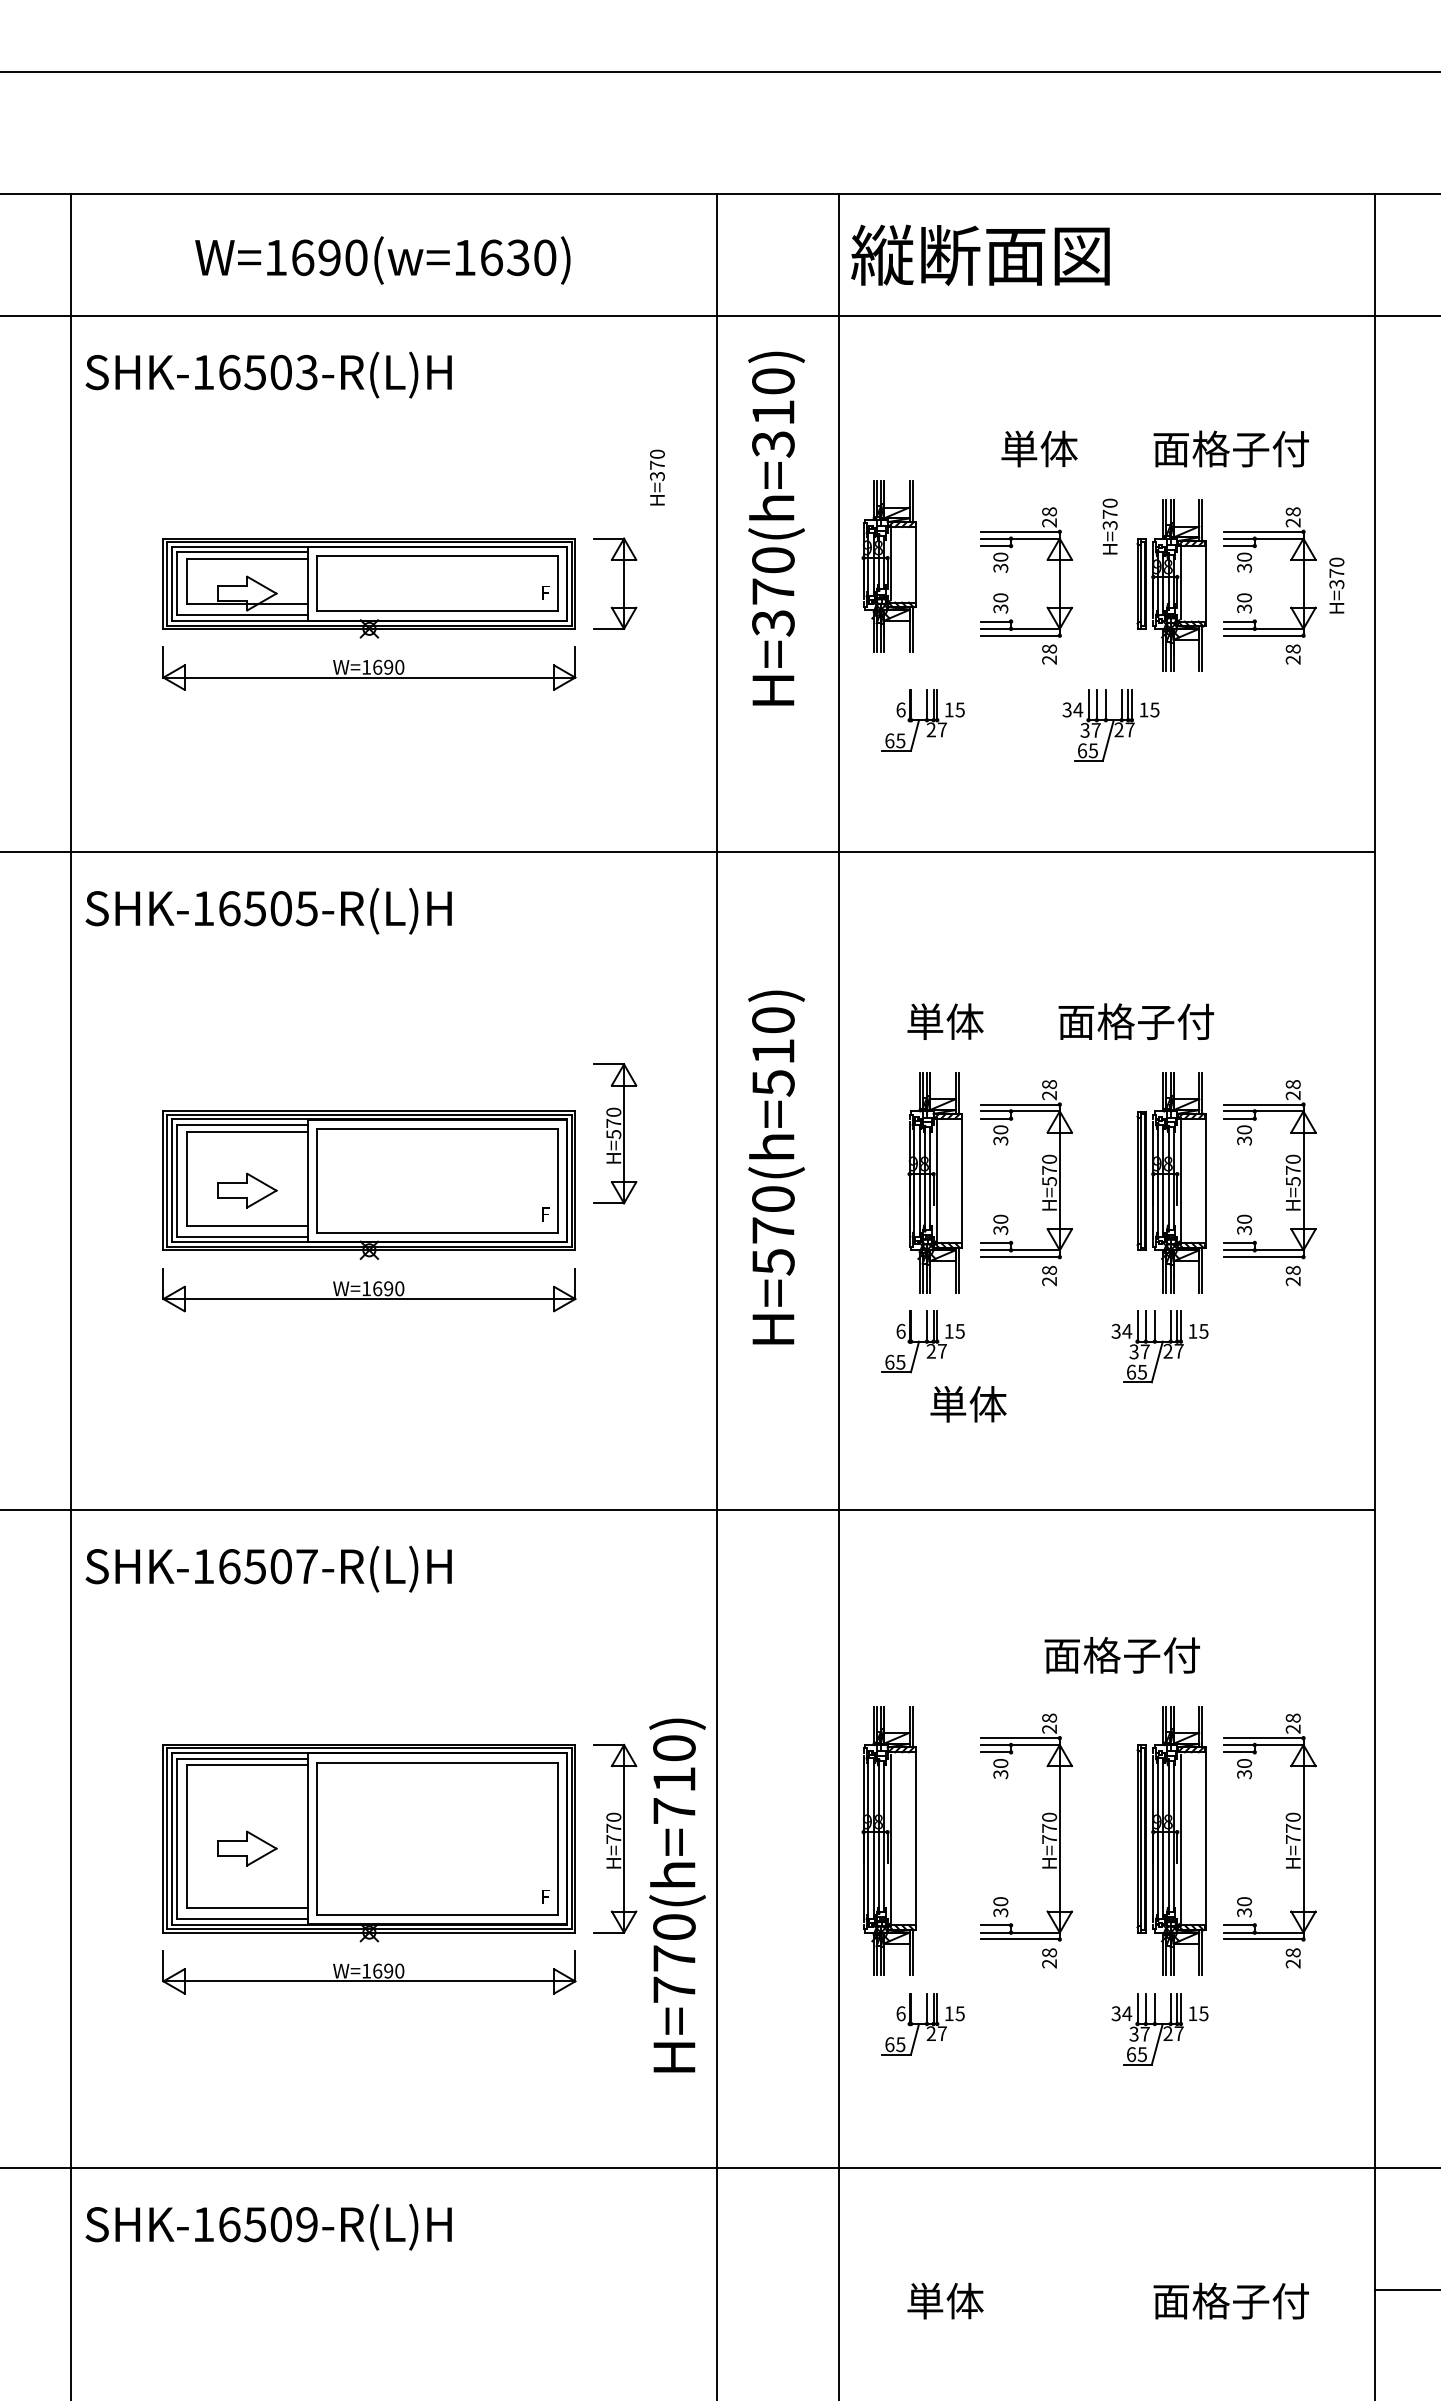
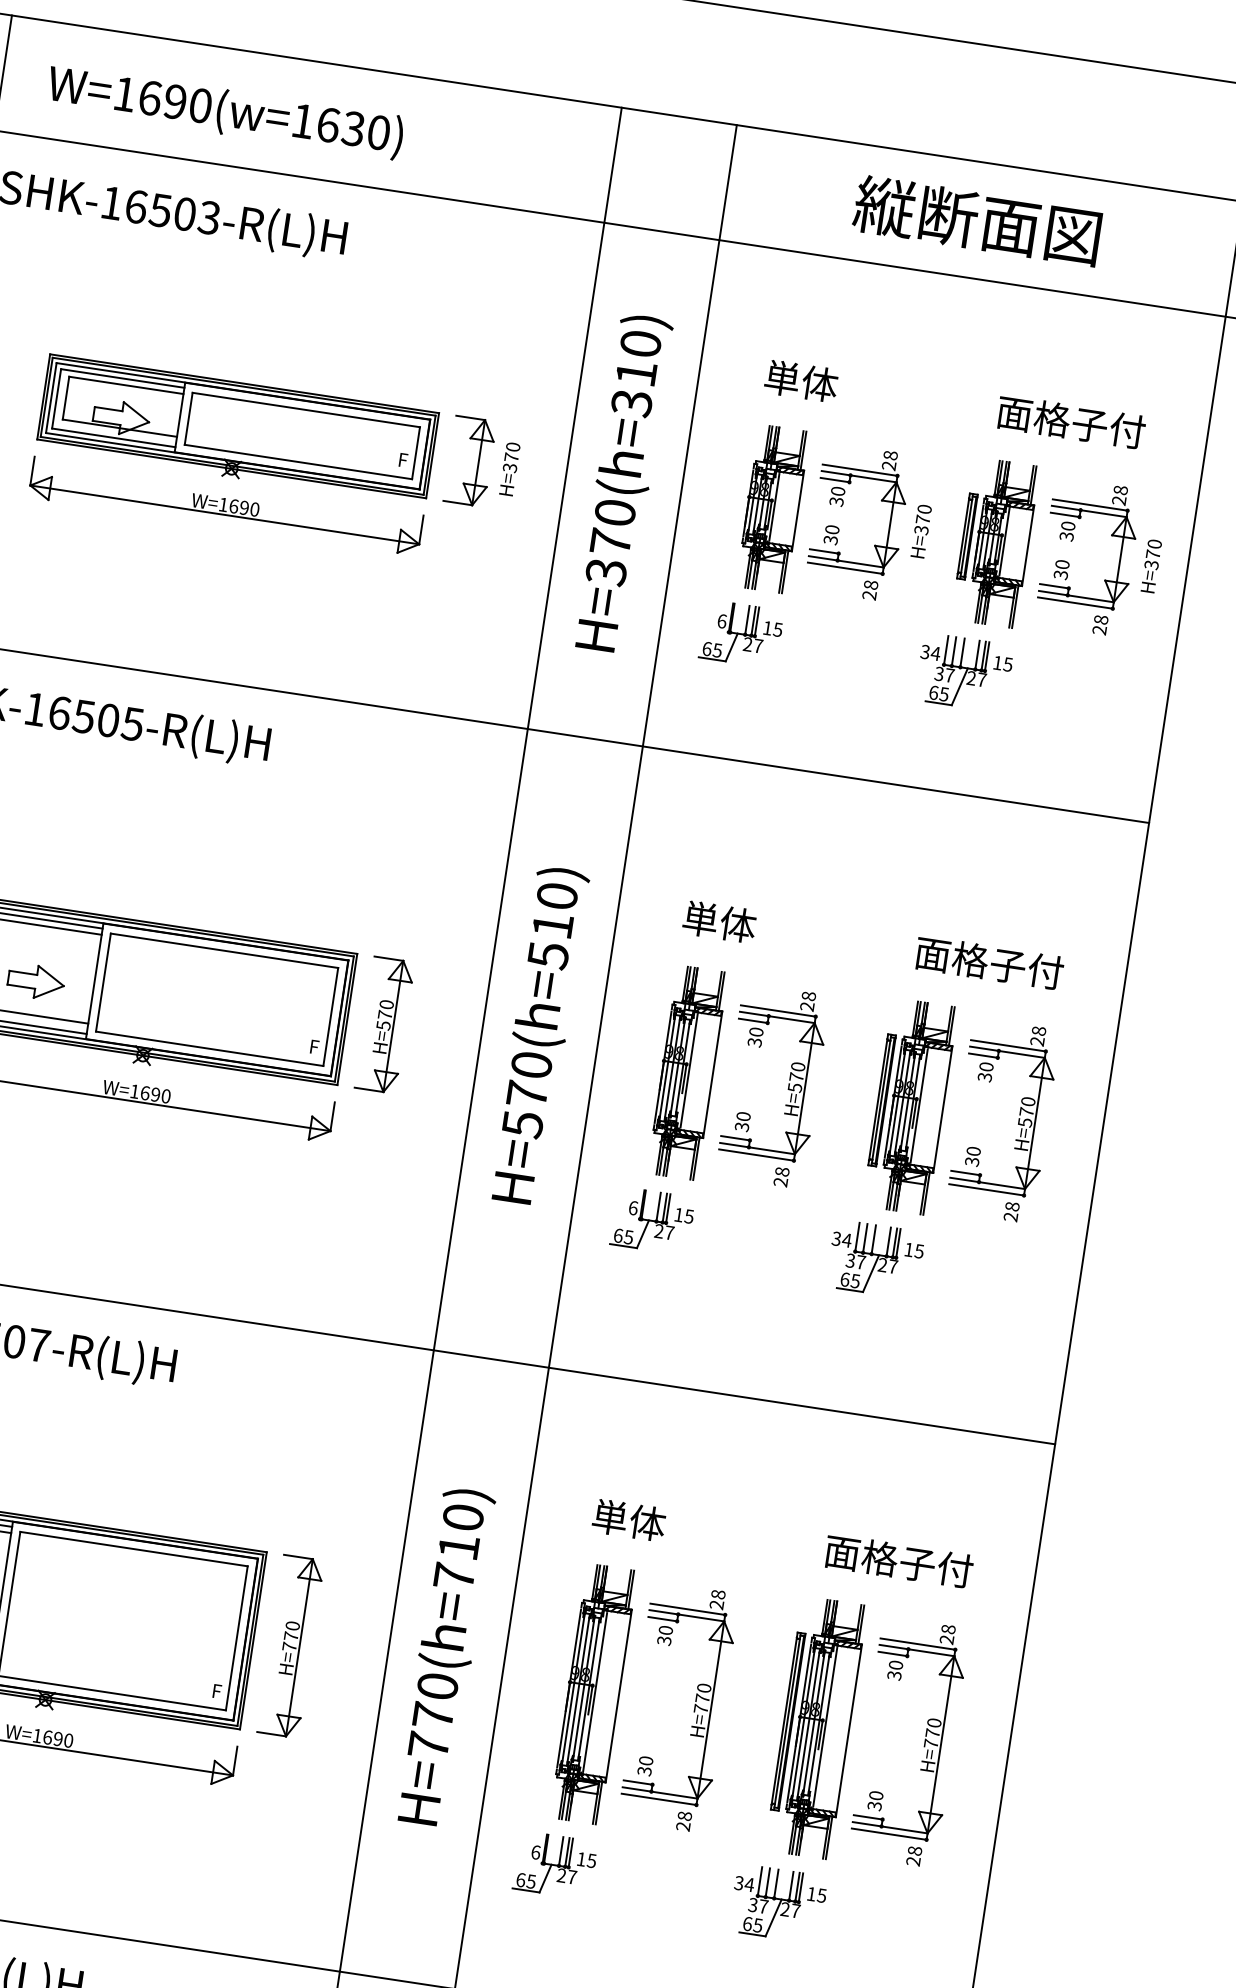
text: (980, 254) -> (977, 220), moved
text: (382, 260) -> (224, 112), moved
text: (1039, 448) -> (801, 380), moved
text: (657, 477) -> (509, 469), moved
text: (1109, 526) -> (920, 531), moved
text: (776, 528) -> (622, 483), moved
part: (888, 566) -> (771, 508), moved
part: (1110, 725) -> (963, 672), moved
text: (1135, 1021) -> (988, 962), moved
part: (615, 1133) -> (385, 1024), moved
text: (968, 1404) -> (629, 1520), moved
text: (1121, 1655) -> (898, 1561), moved
part: (888, 1840) -> (592, 1693), moved
text: (677, 1895) -> (445, 1656), moved

